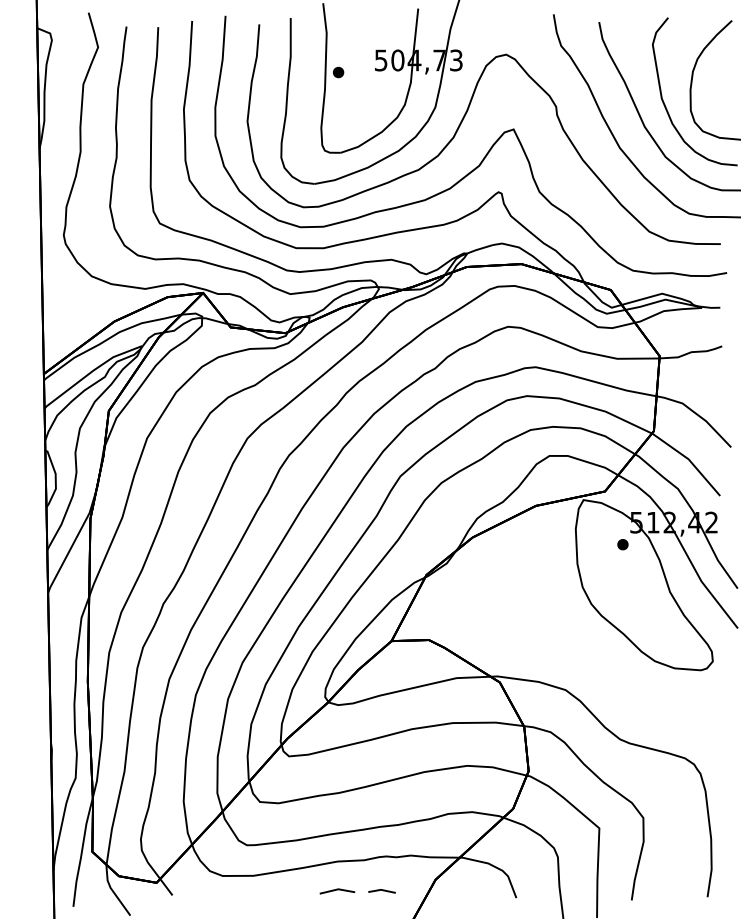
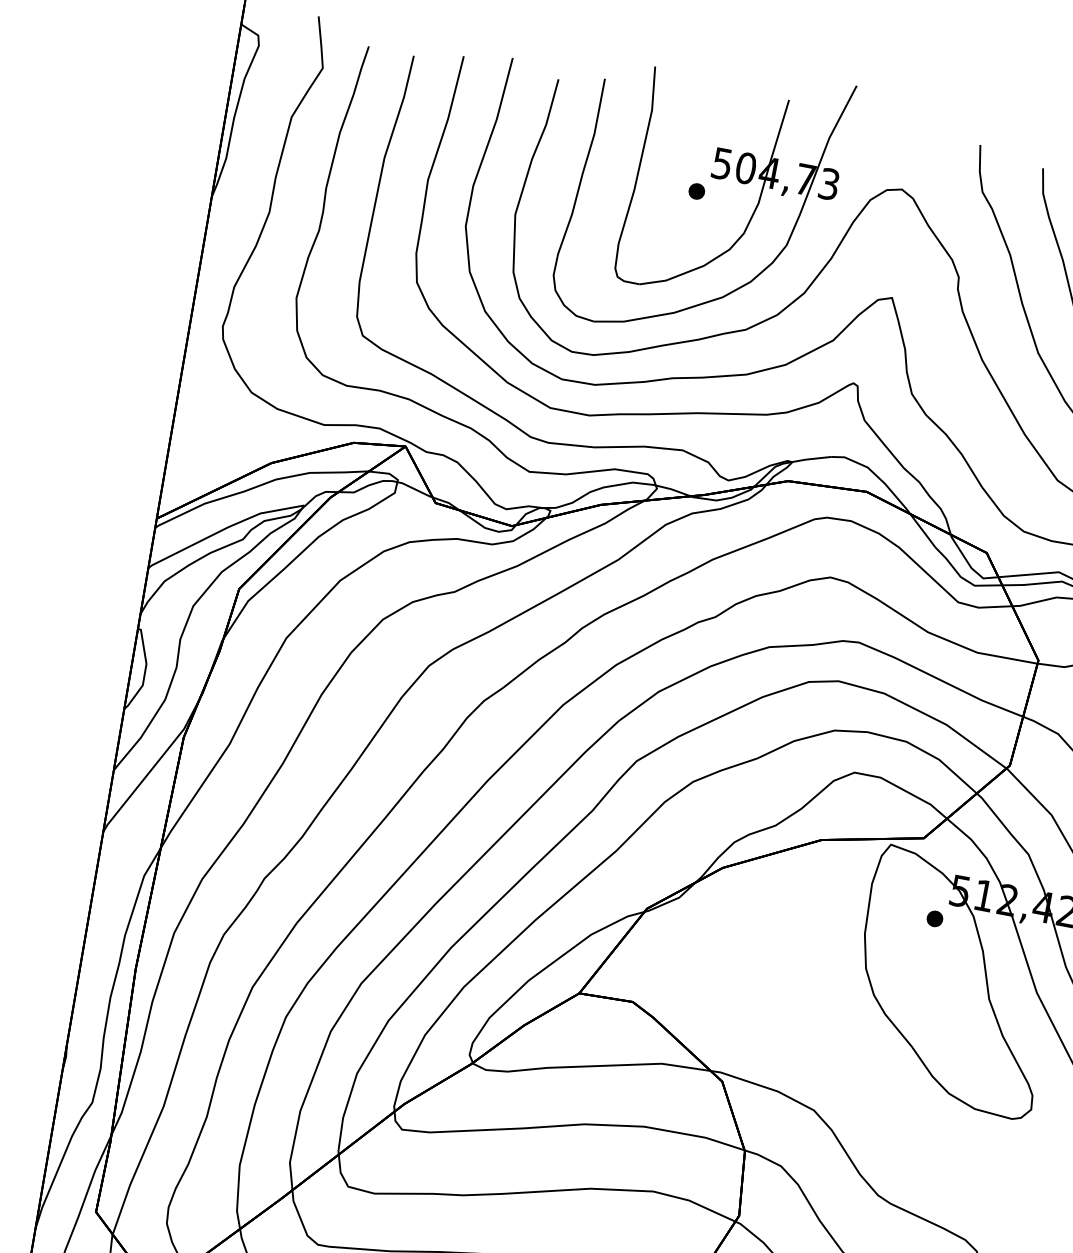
part: (338, 72) -> (696, 191), moved

